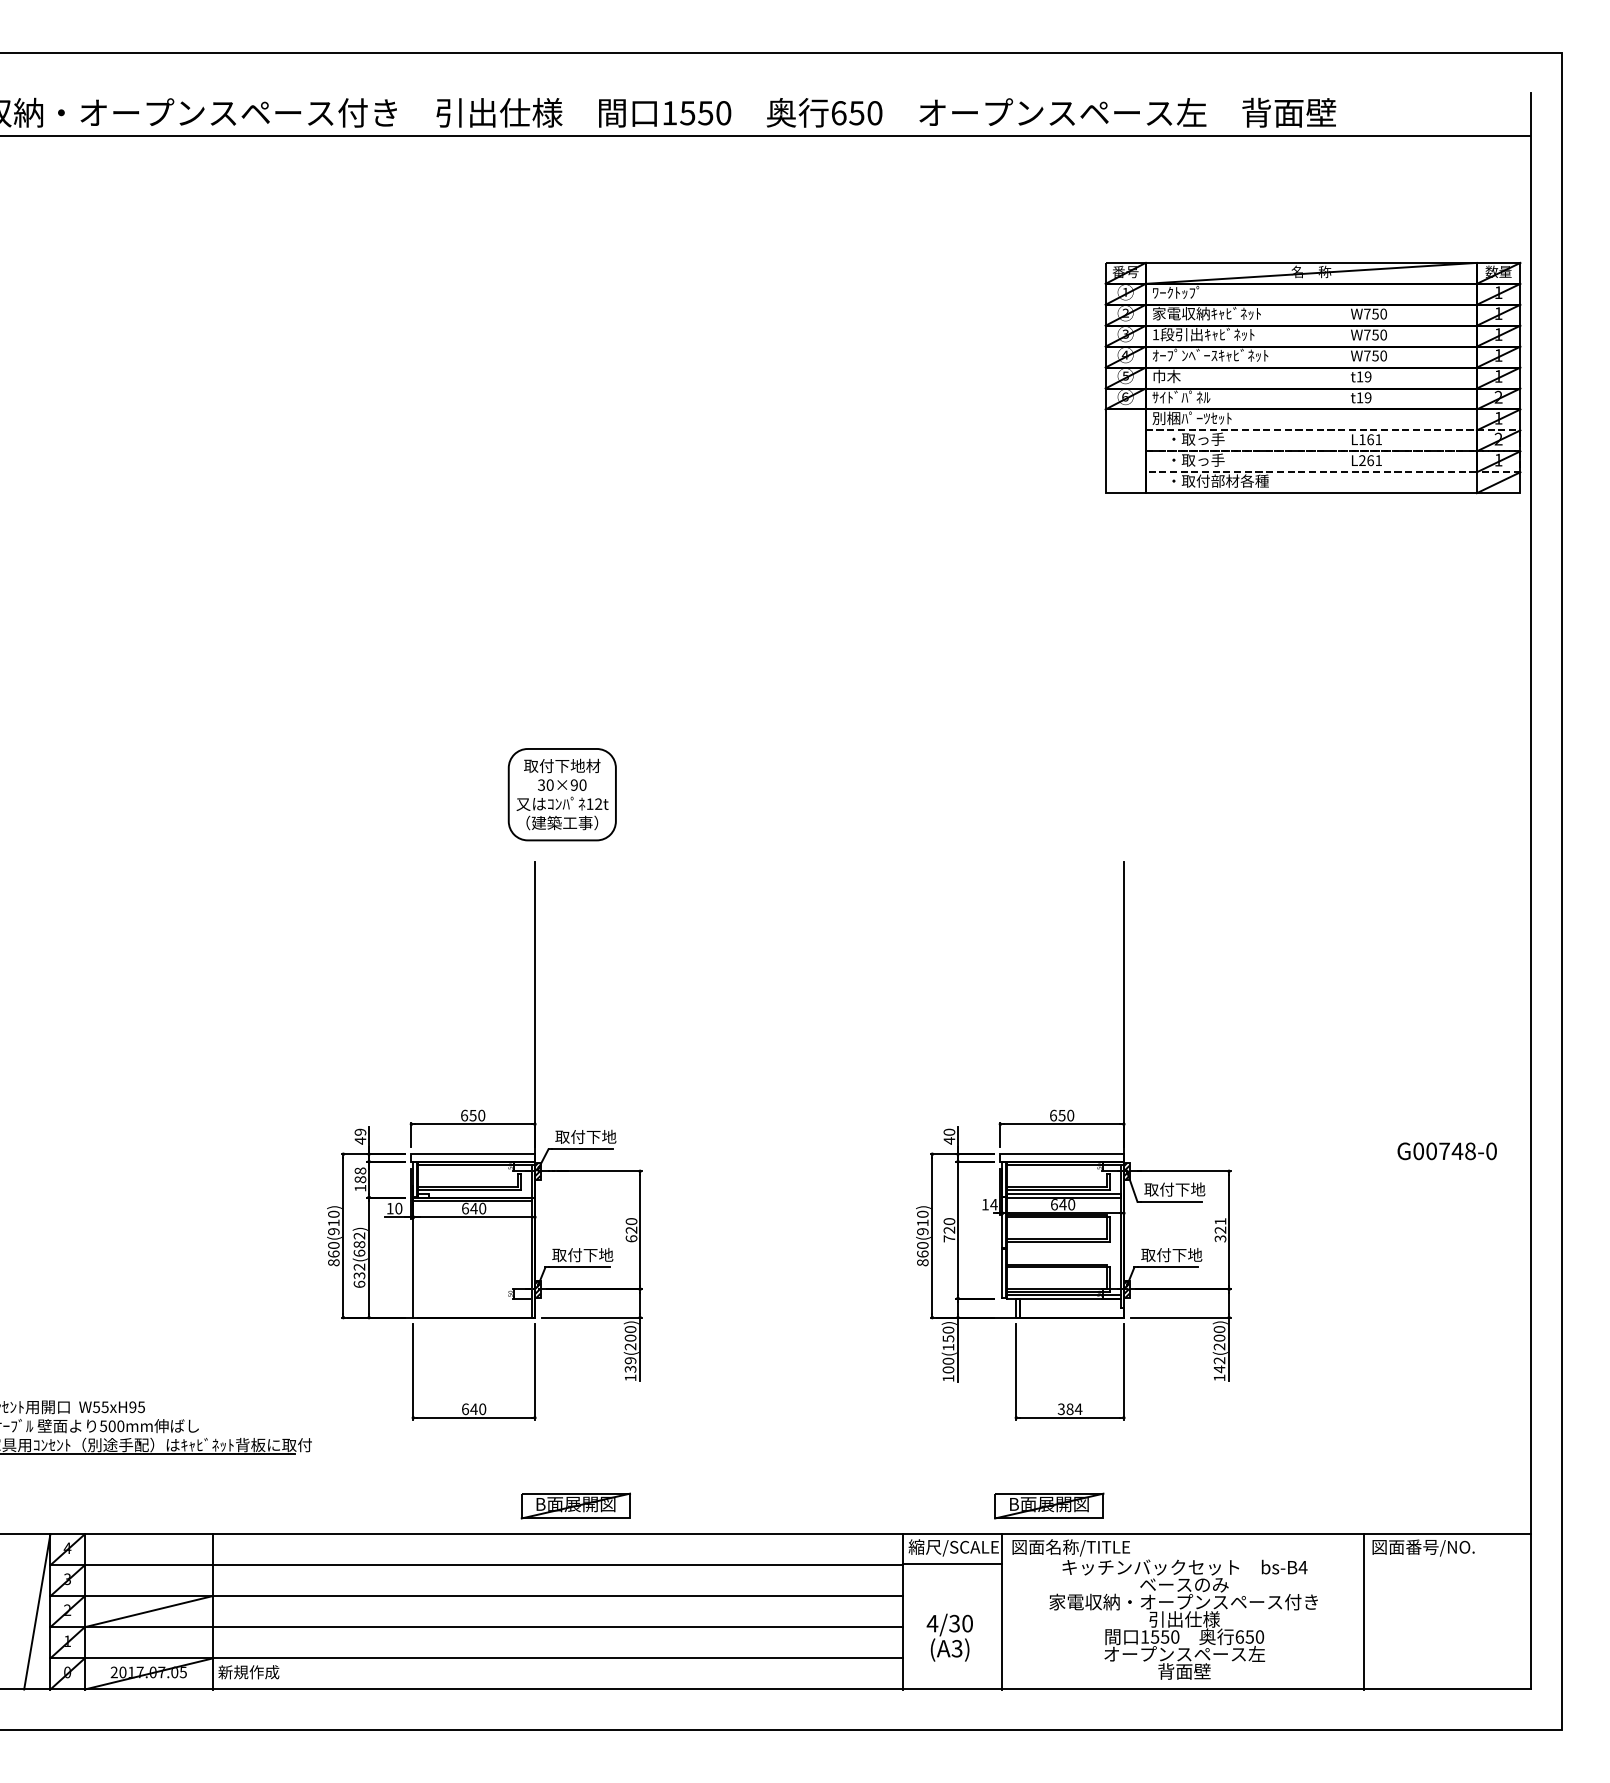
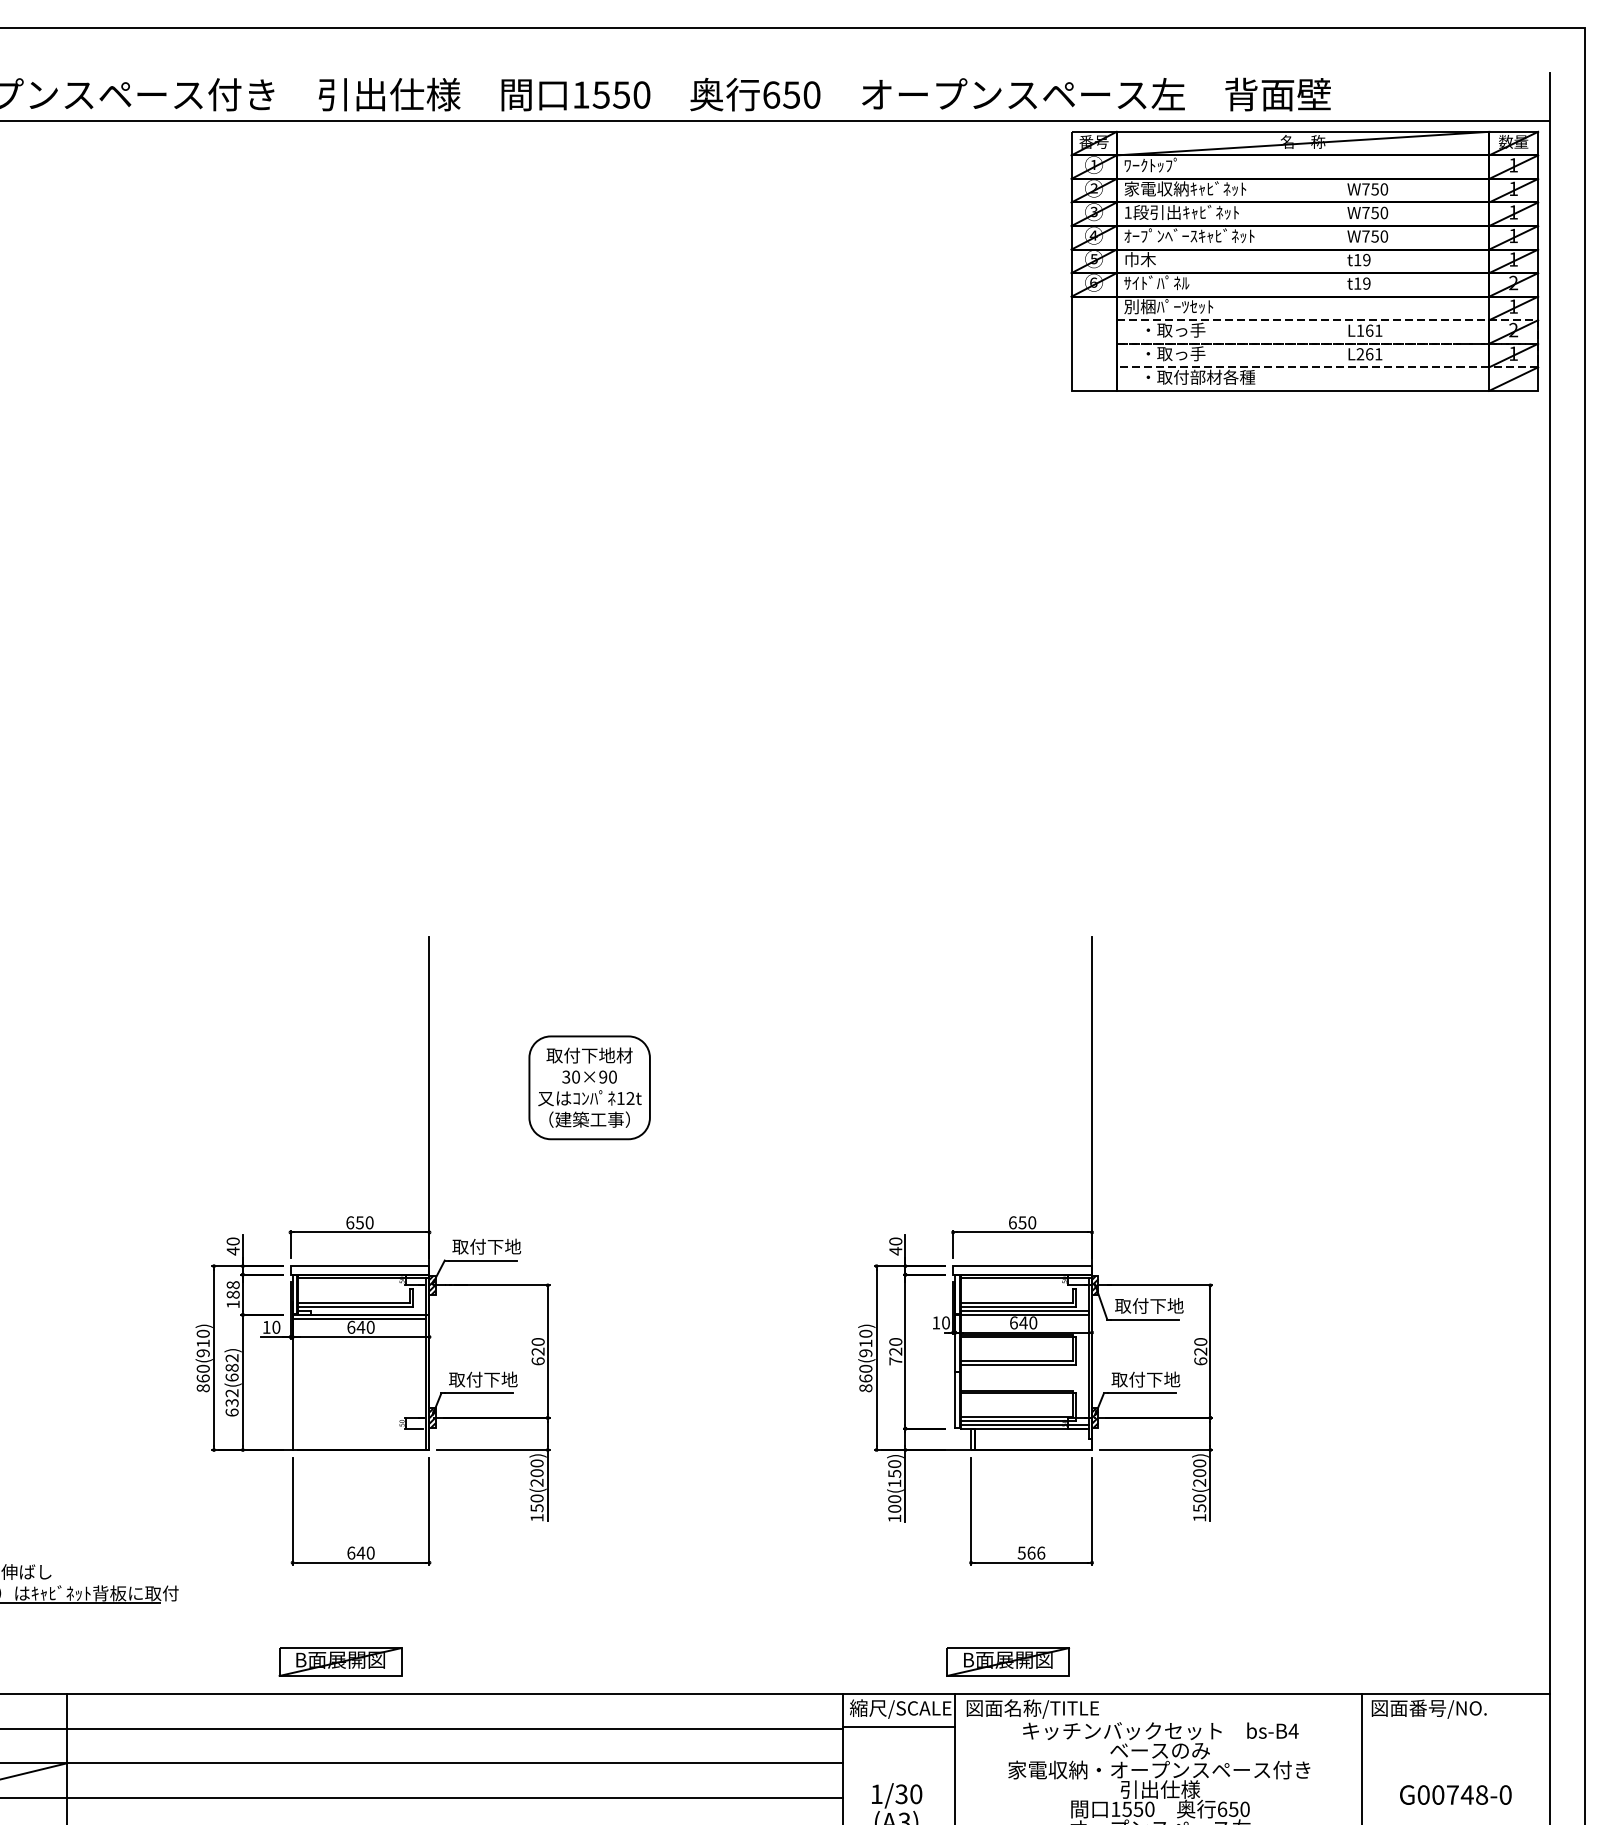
part: (1312, 377) -> (1304, 260), moved
part: (561, 794) -> (588, 1087), moved
text: (360, 1131) -> (233, 1240), 49 -> 40
text: (1446, 1151) -> (1454, 1795), moved
text: (993, 1204) -> (945, 1322), 14 -> 10
text: (1220, 1230) -> (1200, 1352), 321 -> 620
text: (630, 1364) -> (536, 1502), 139(200) -> 150(200)
text: (1219, 1365) -> (1199, 1503), 142(200) -> 150(200)
text: (1070, 1409) -> (1031, 1553), 384 -> 566
part: (575, 1505) -> (340, 1661), moved
text: (932, 1623) -> (876, 1794), 4/30 -> 1/30

